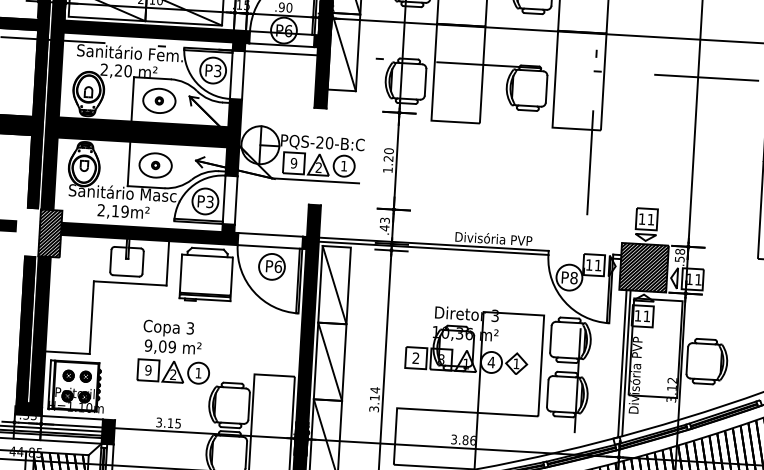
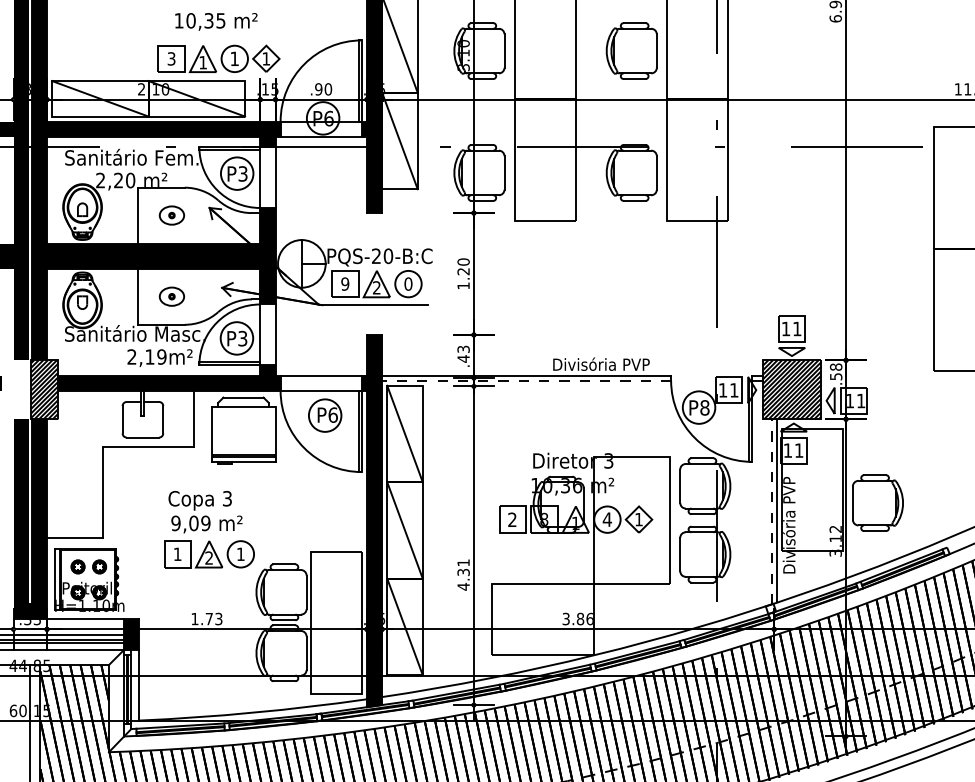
part: (159, 100) -> (171, 215), size x0.6
part: (155, 165) -> (171, 296), size x0.6
text: (344, 165) -> (408, 283), 1 -> 0
text: (123, 211) -> (159, 357), moved
line: (433, 248) -> (526, 380), solid -> dashed
line: (622, 363) -> (771, 511), solid -> dashed
text: (148, 370) -> (177, 554), 9 -> 1
text: (374, 399) -> (463, 574), 3.14 -> 4.31
text: (168, 422) -> (206, 618), 3.15 -> 1.73

